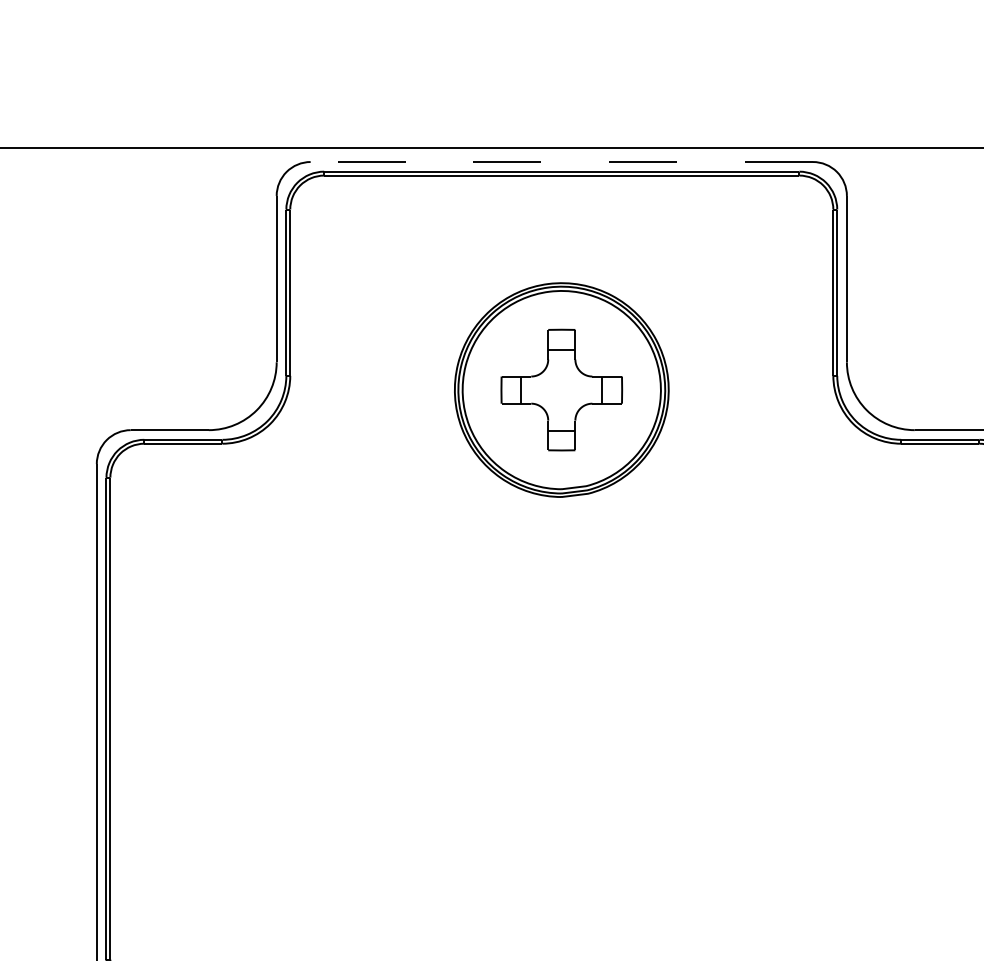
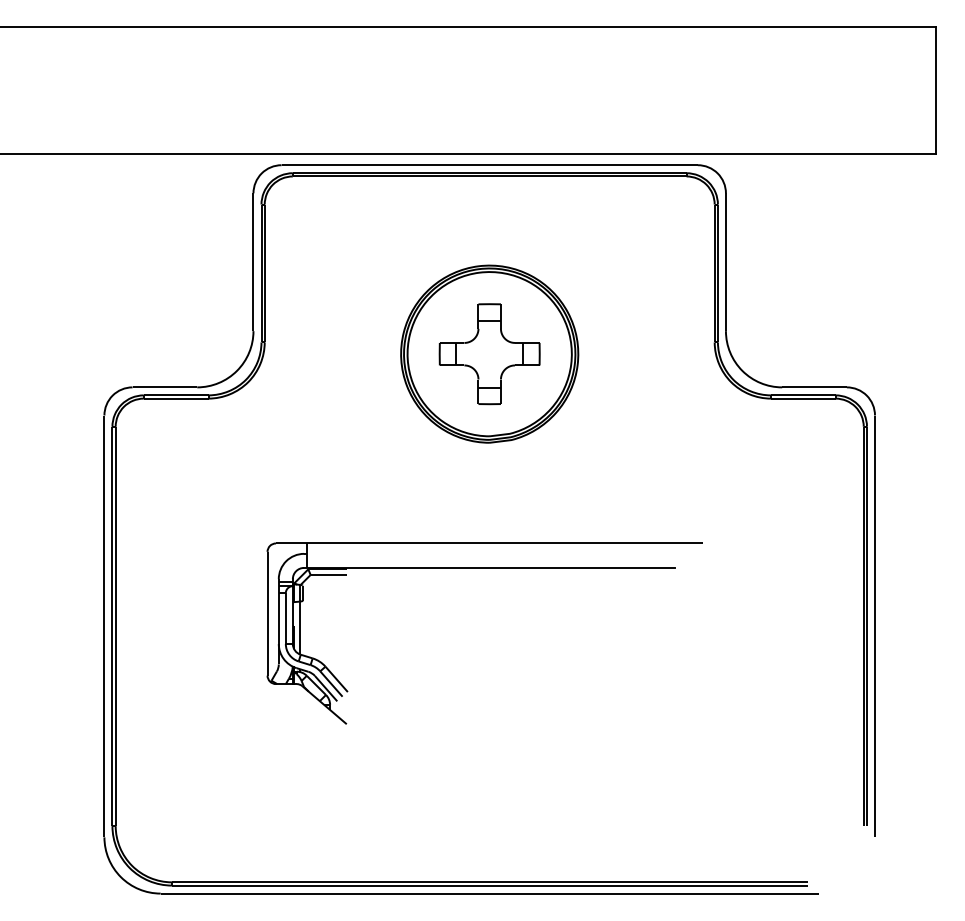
line: (561, 162) -> (489, 165), dashed -> solid
part: (555, 648) -> (484, 568), added

